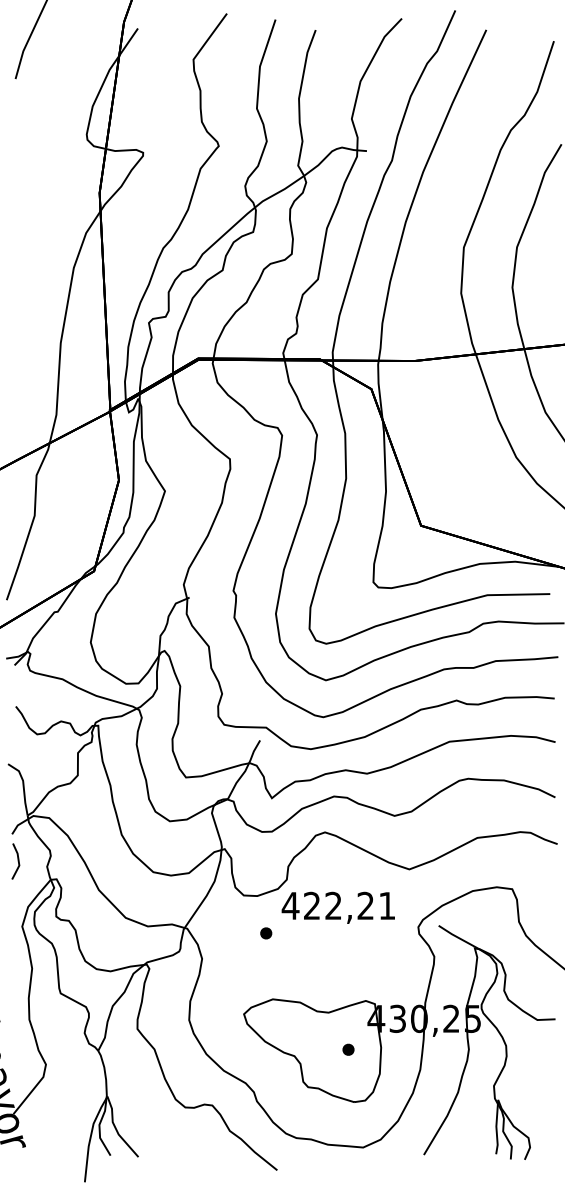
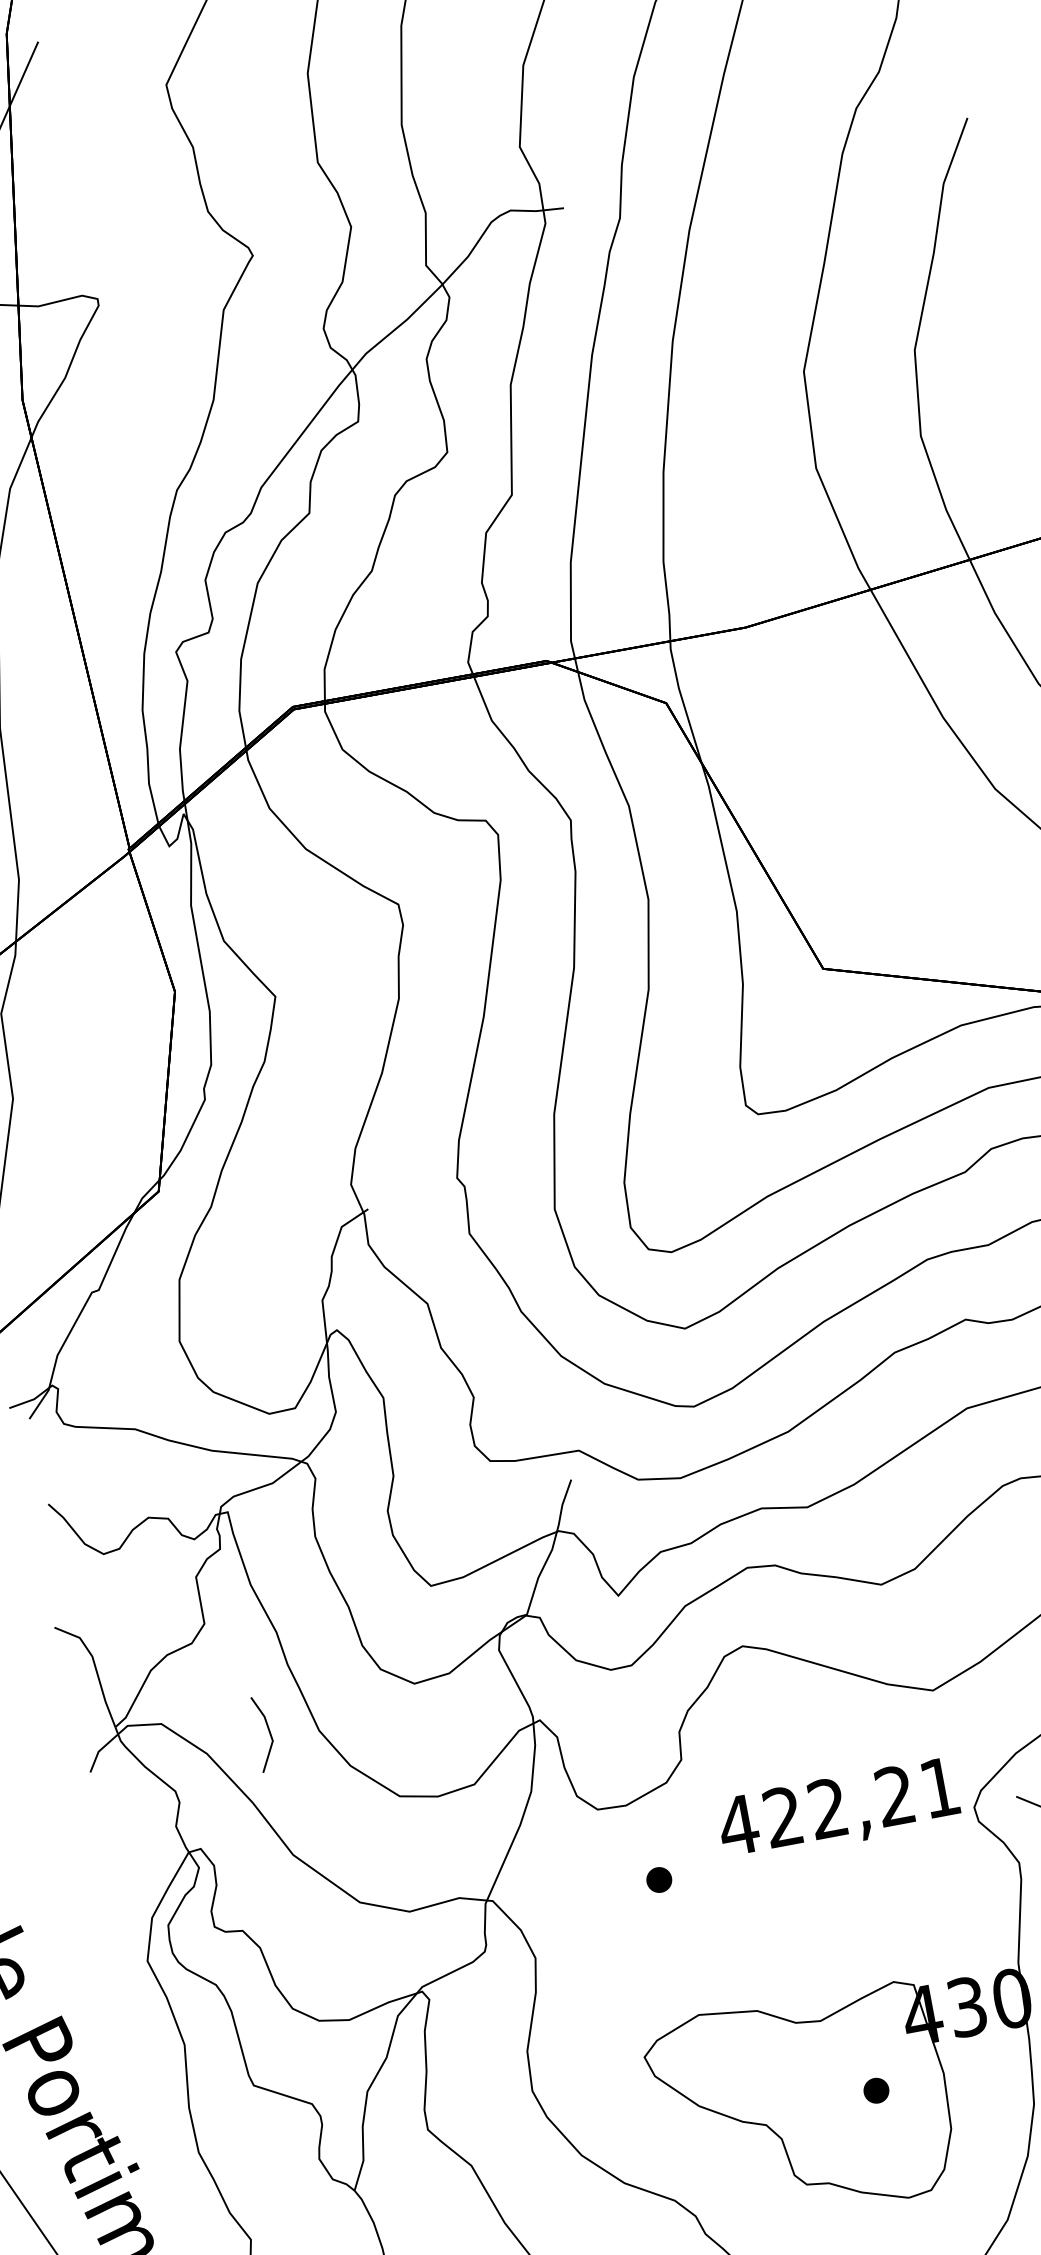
line: (17, 861) -> (267, 1733), moved
text: (337, 907) -> (836, 1810), moved

